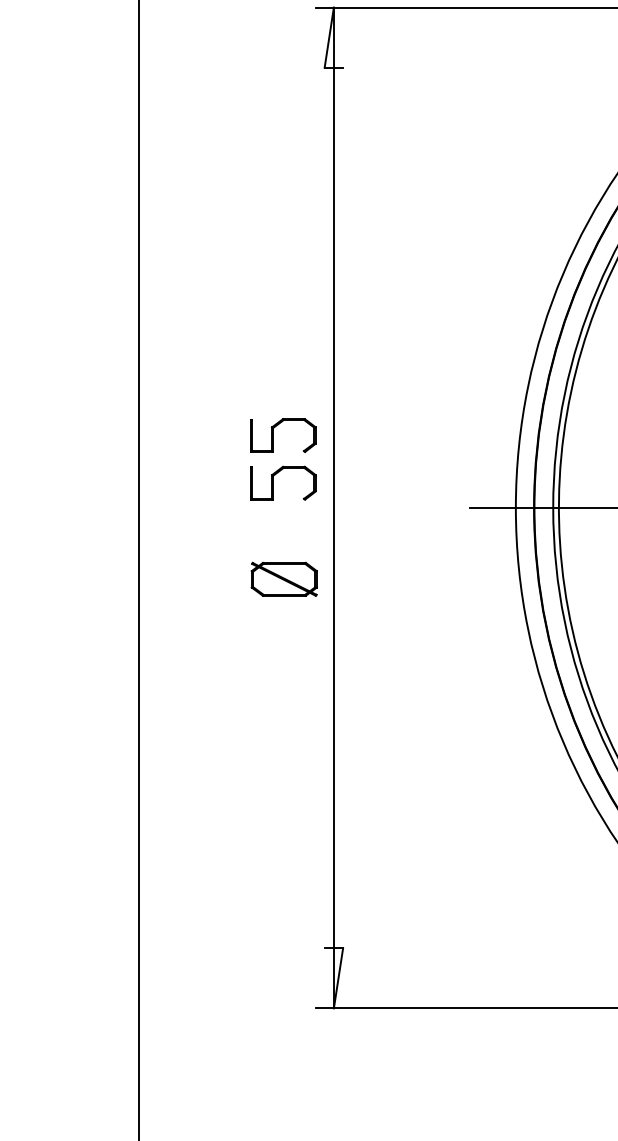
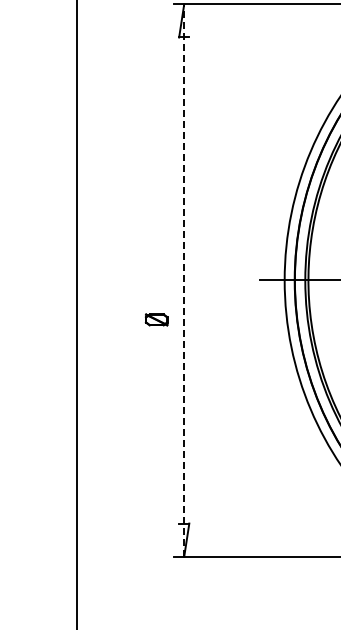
part: (283, 459) -> (156, 253), removed
line: (334, 506) -> (184, 279), solid -> dashed
part: (283, 578) -> (156, 319), size x0.6

